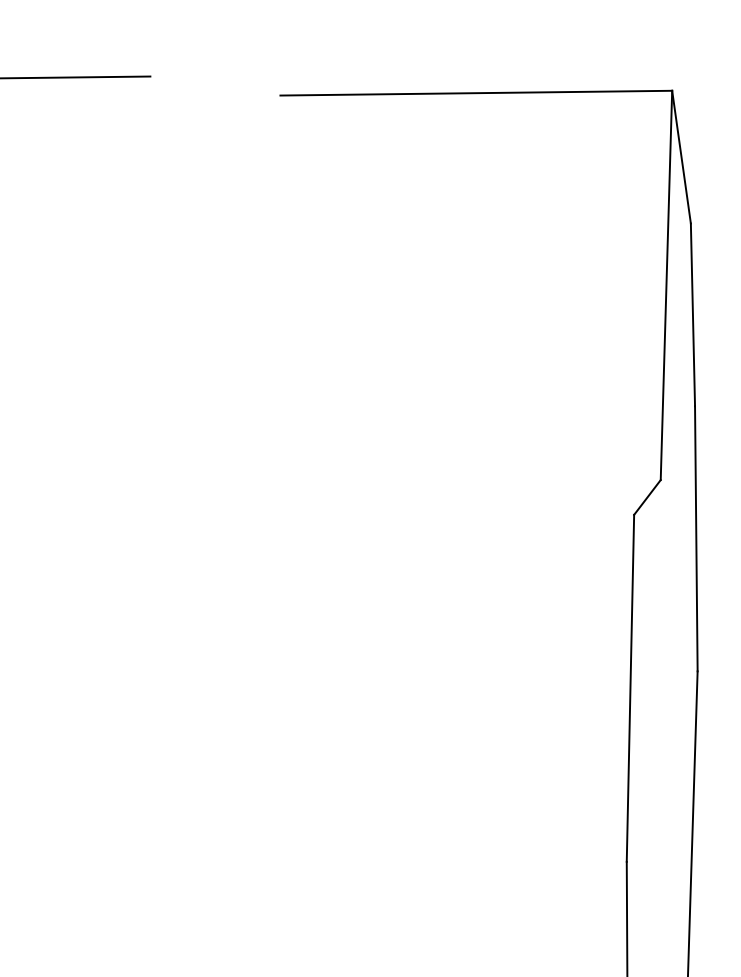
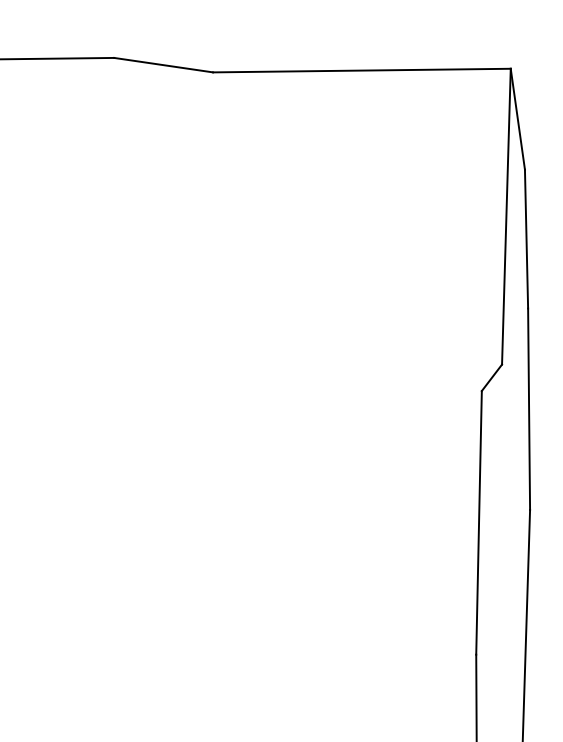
line: (215, 85) -> (163, 64), added

